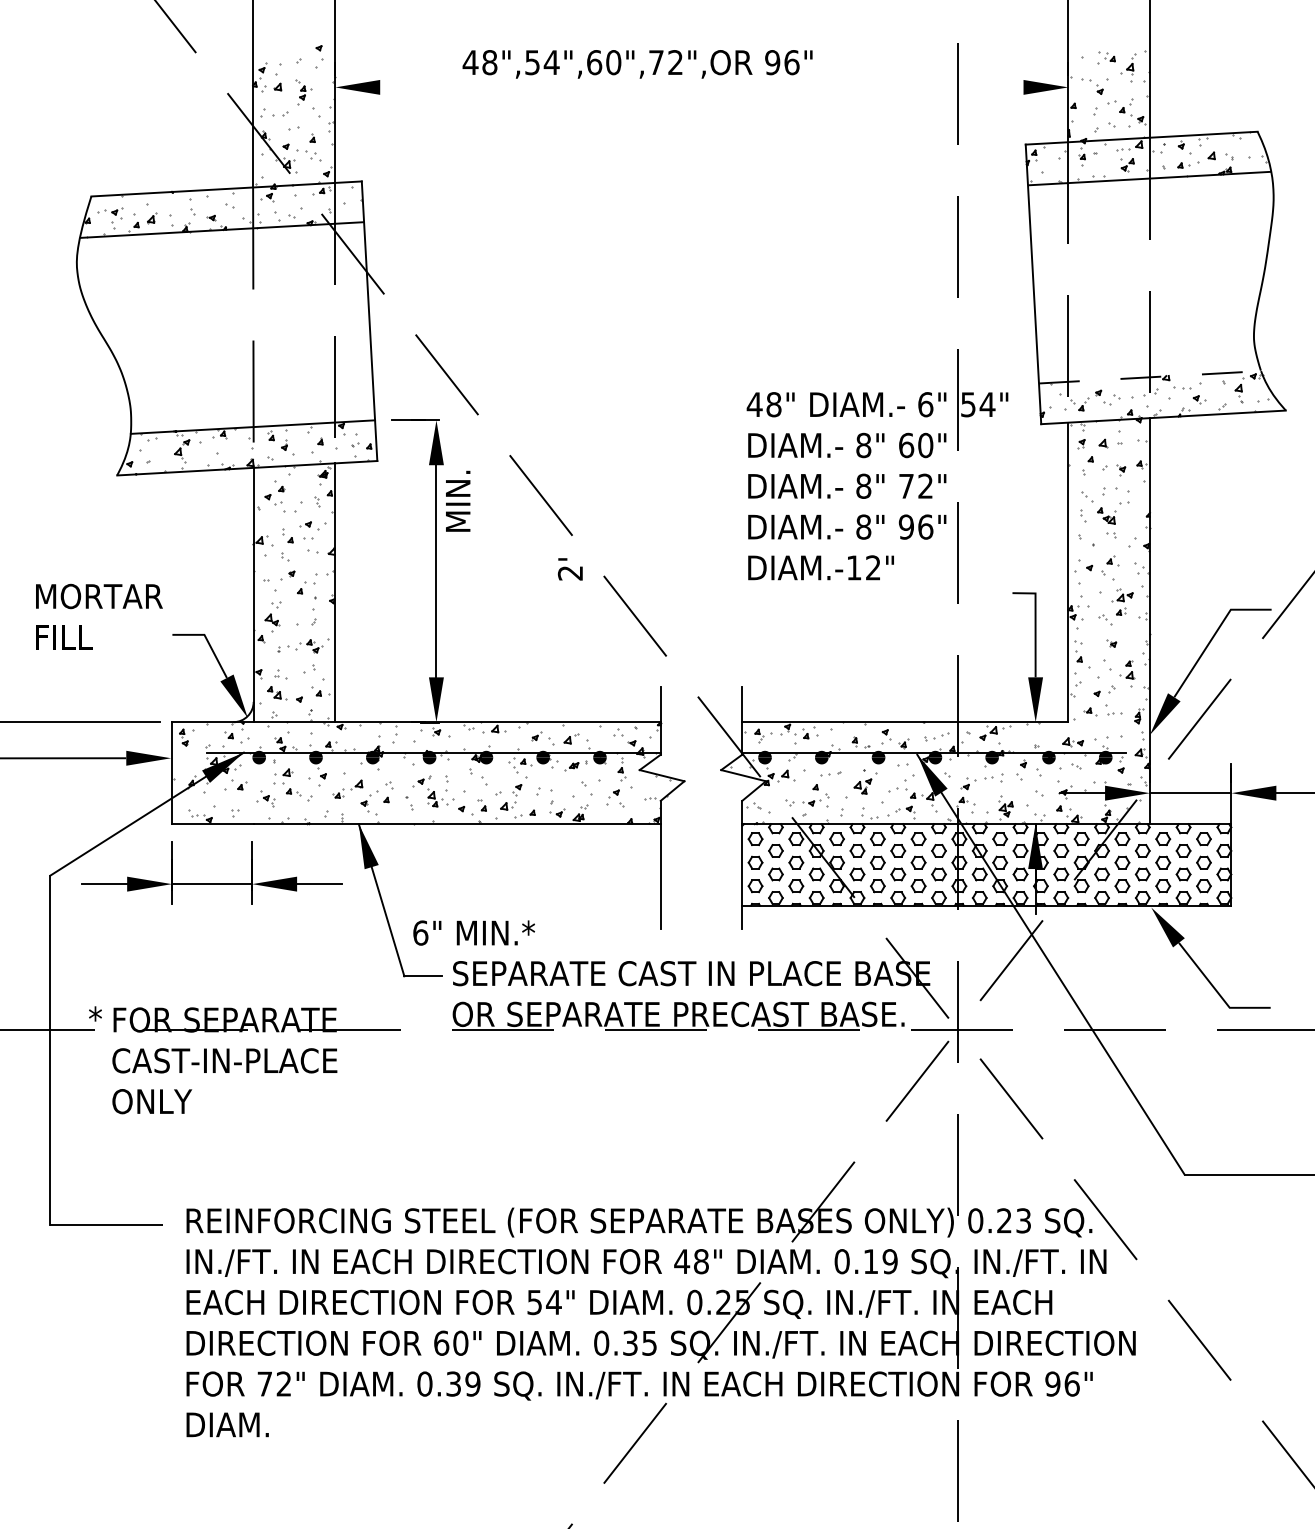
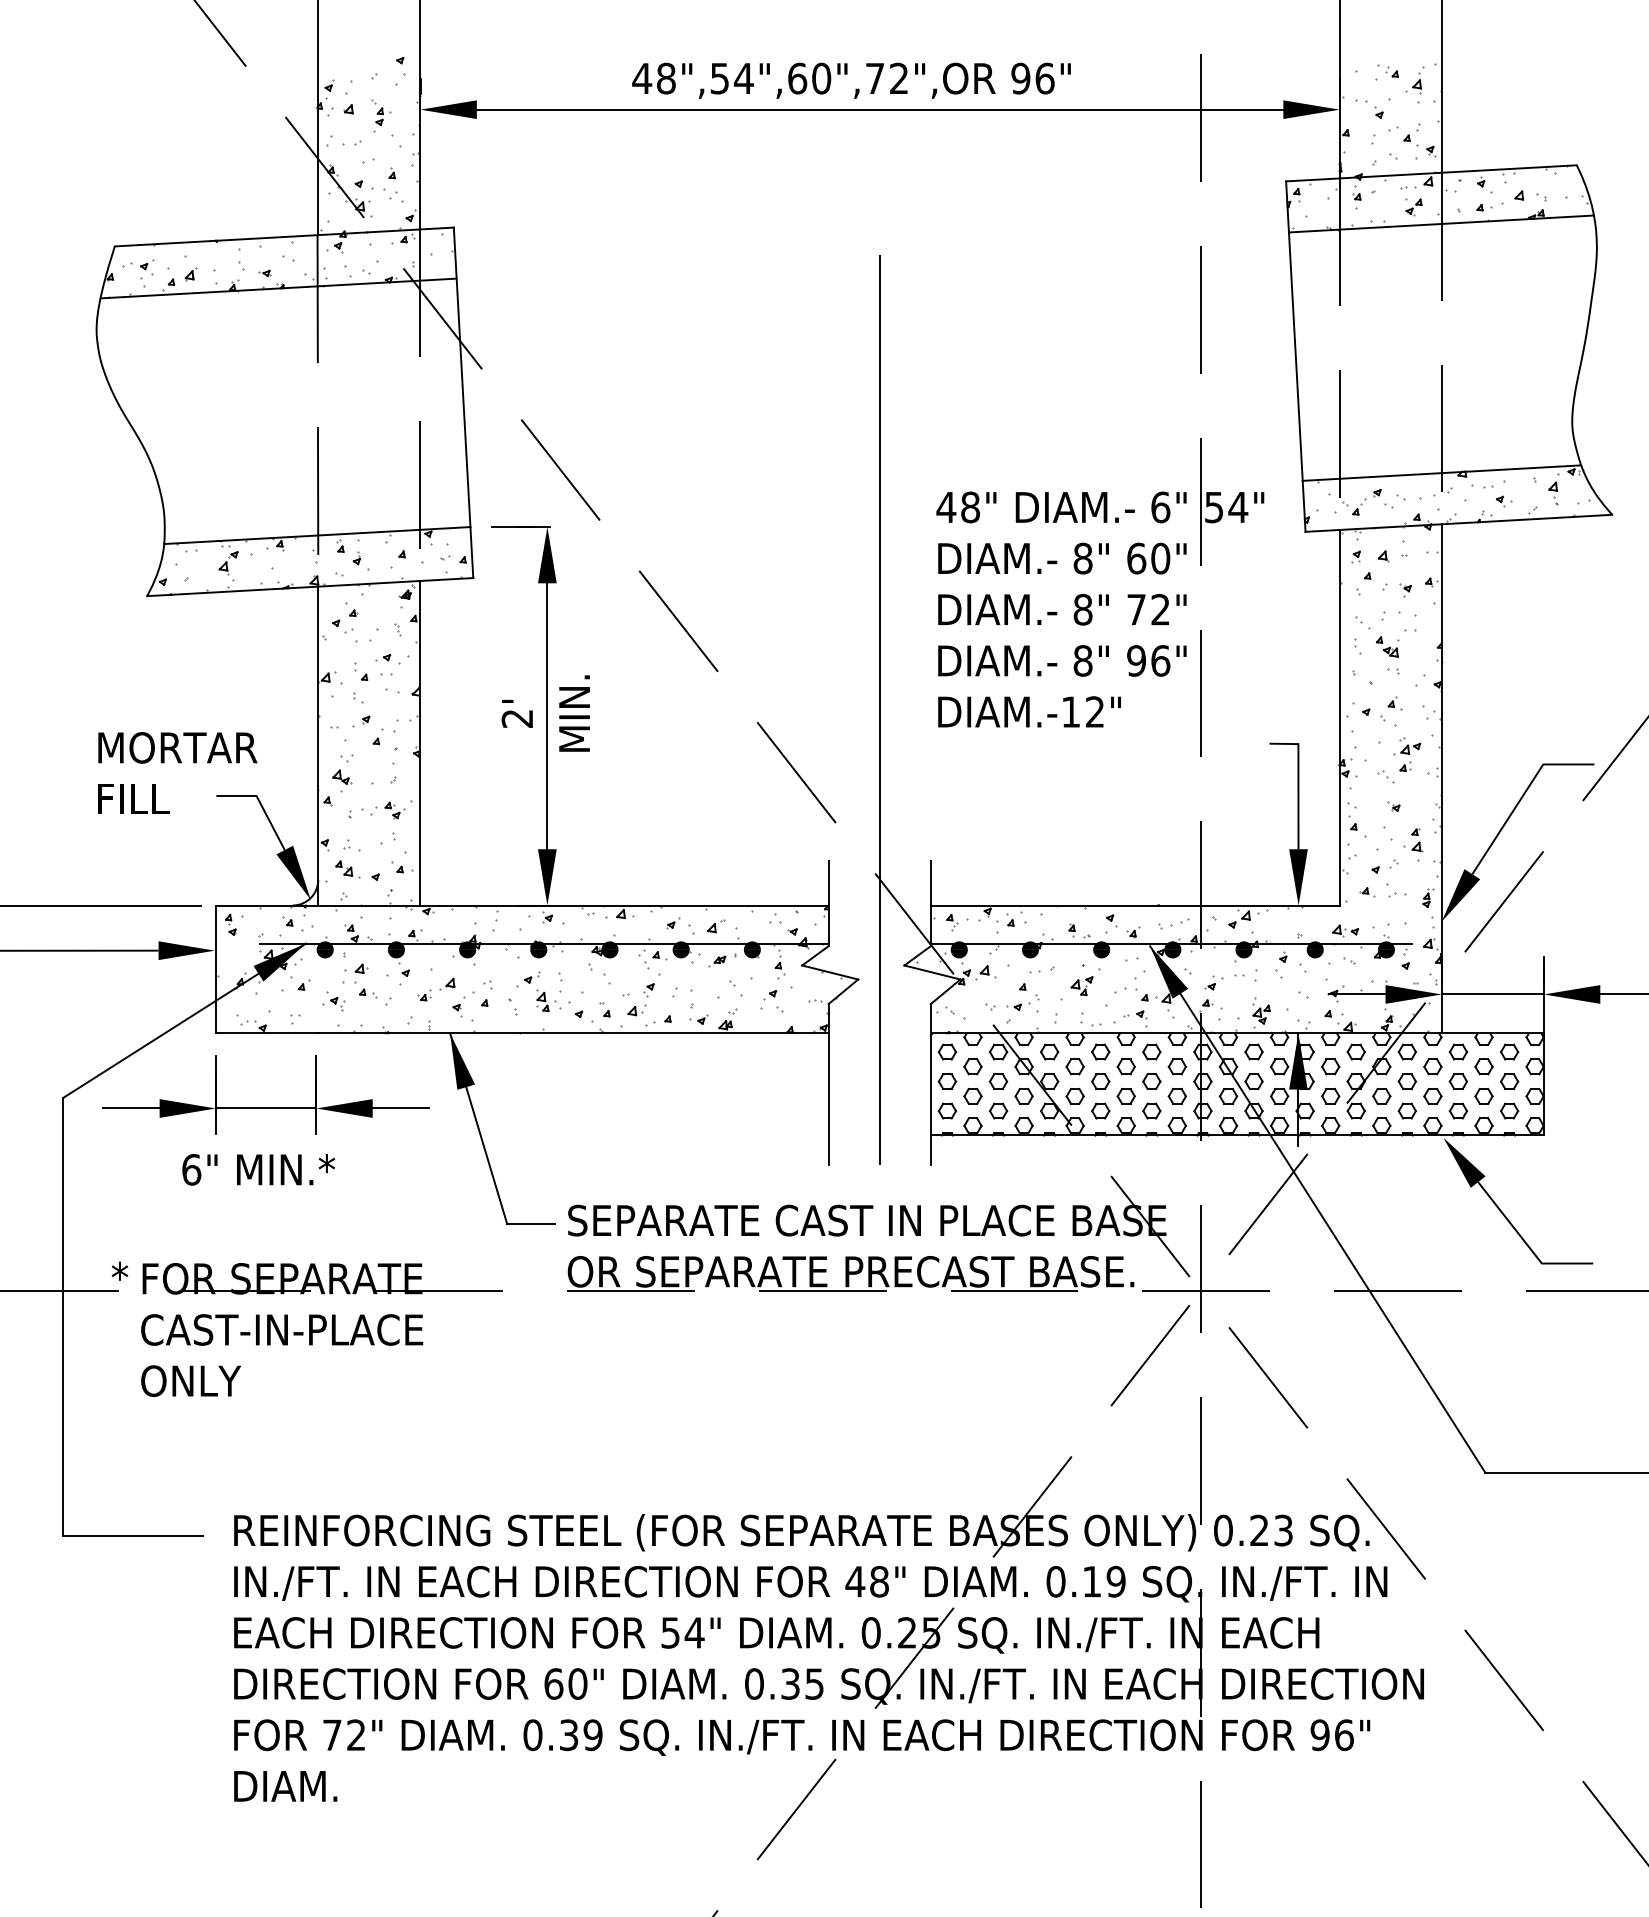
text: (637, 64) -> (851, 80), moved
line: (701, 87) -> (879, 109), added
line: (1150, 377) -> (1442, 473), dashed -> solid
text: (458, 501) -> (574, 713), moved
line: (701, 566) -> (879, 710), added
text: (569, 569) -> (516, 713), moved
text: (99, 616) -> (177, 772), moved
text: (474, 932) -> (258, 1169), moved

